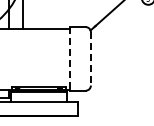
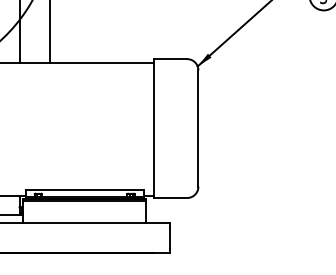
line: (70, 58) -> (153, 127), dashed -> solid
line: (90, 58) -> (197, 127), dashed -> solid

